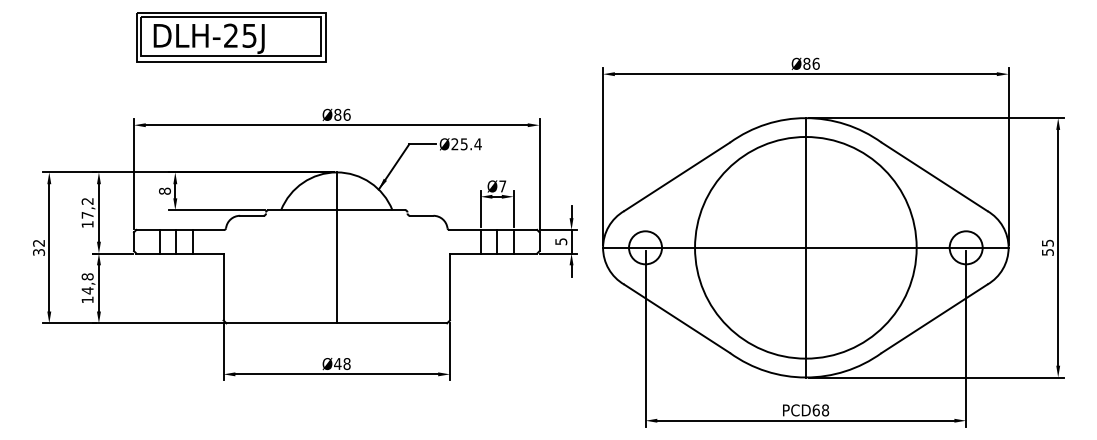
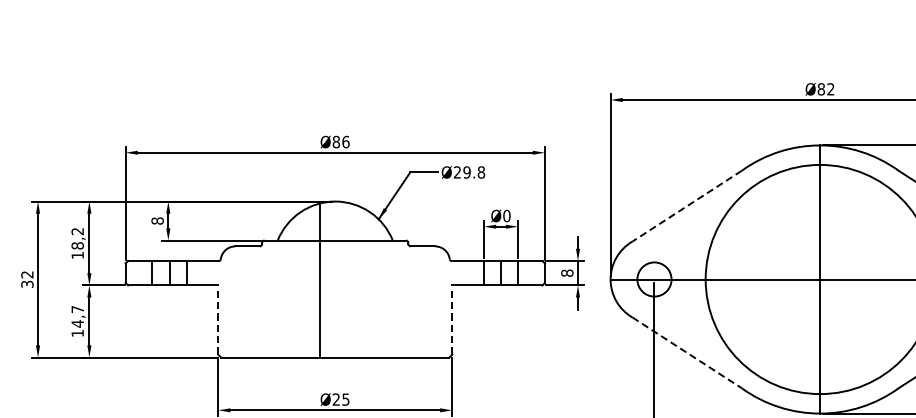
part: (231, 37) -> (226, 62), removed
text: (815, 63) -> (830, 88), Ø86 -> Ø82
text: (470, 144) -> (473, 172), Ø25.4 -> Ø29.8
line: (677, 176) -> (687, 205), solid -> dashed
text: (502, 186) -> (506, 216), Ø7 -> Ø0
text: (87, 214) -> (77, 245), 17,2 -> 18,2
text: (561, 241) -> (567, 272), 5 -> 8
line: (336, 247) -> (319, 279), moved
text: (87, 276) -> (77, 309), 14,8 -> 14,7
line: (223, 286) -> (218, 319), solid -> dashed
line: (449, 286) -> (451, 319), solid -> dashed
line: (677, 318) -> (687, 352), solid -> dashed
text: (342, 363) -> (341, 399), Ø48 -> Ø25

